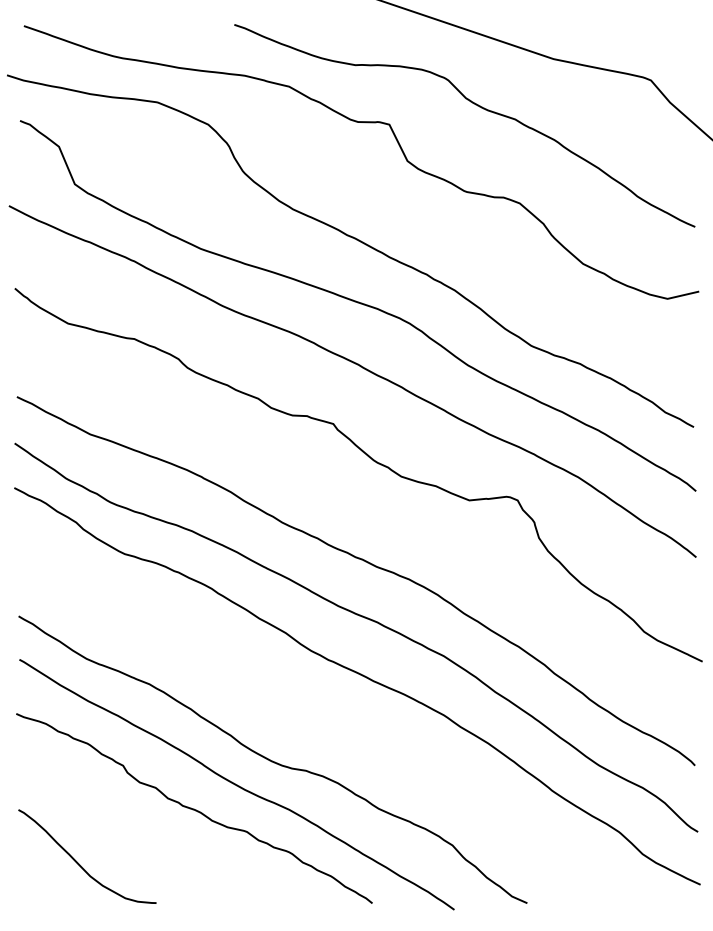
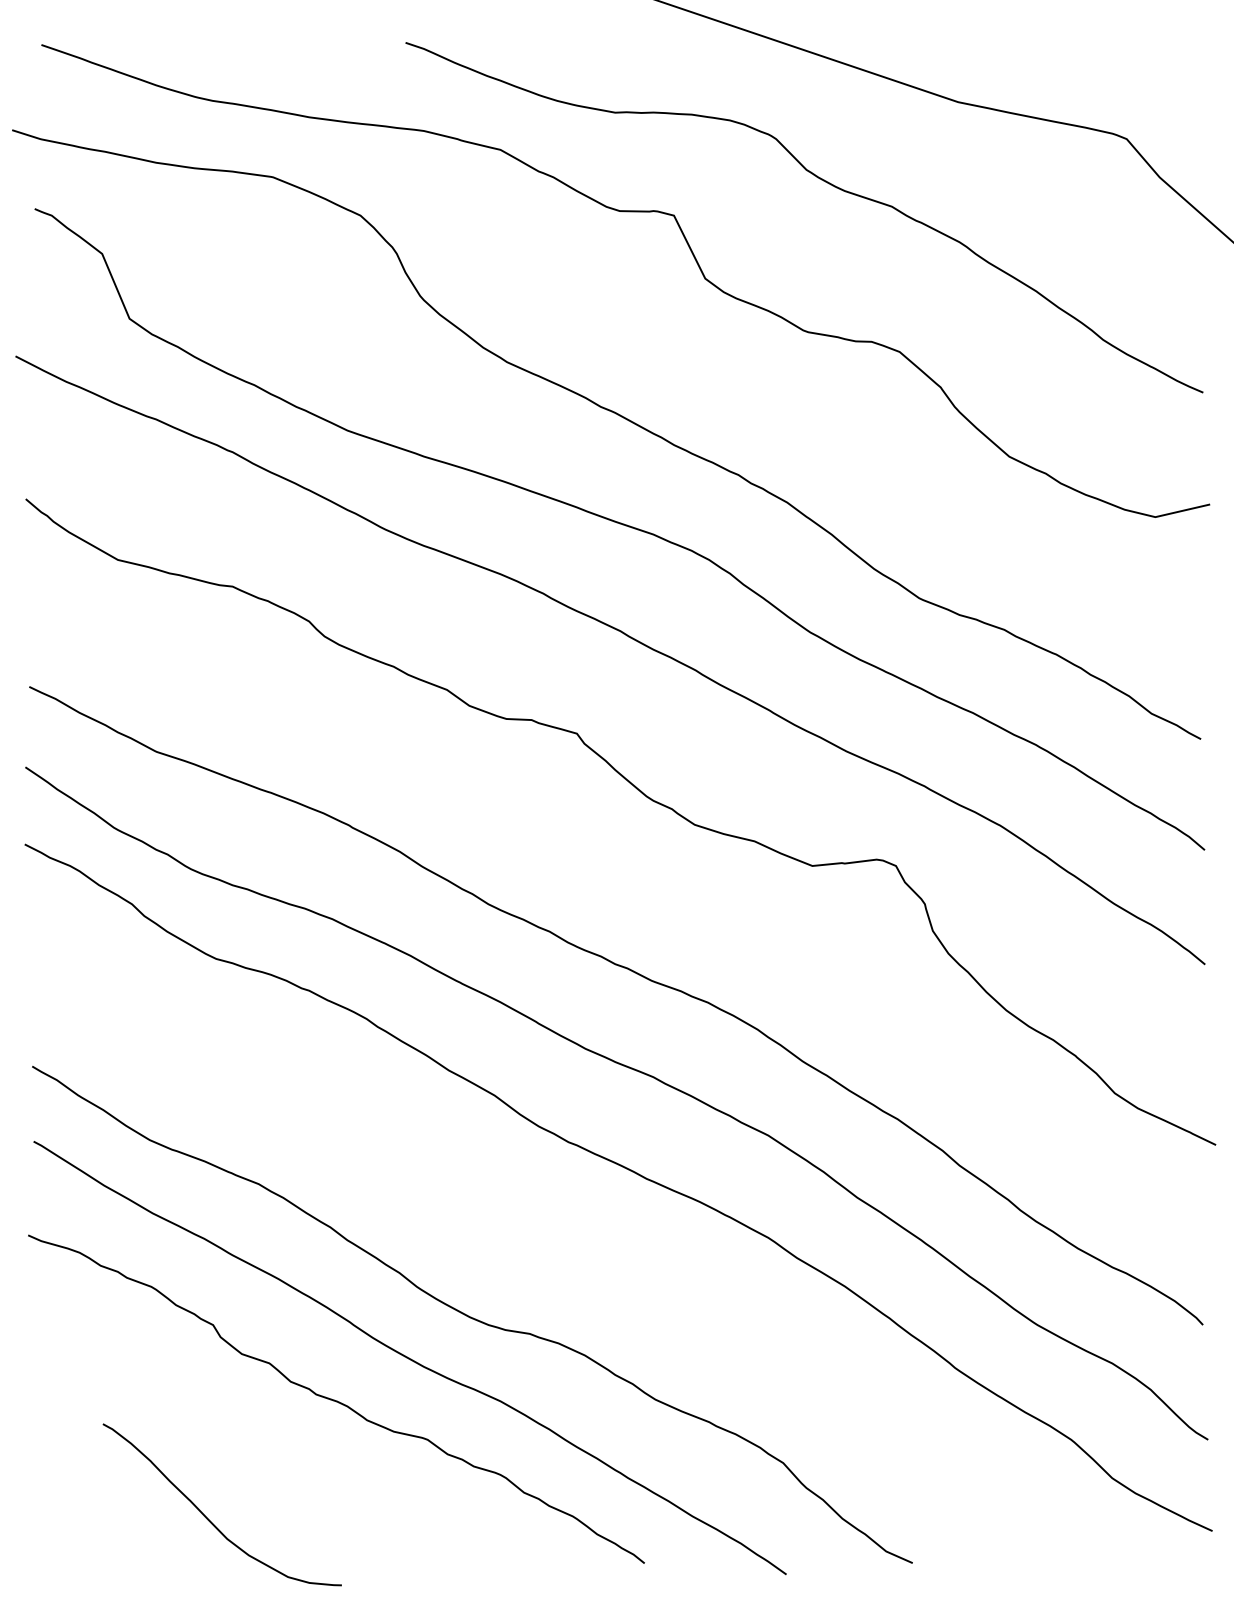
curve: (79, 863) -> (208, 1516), moved

